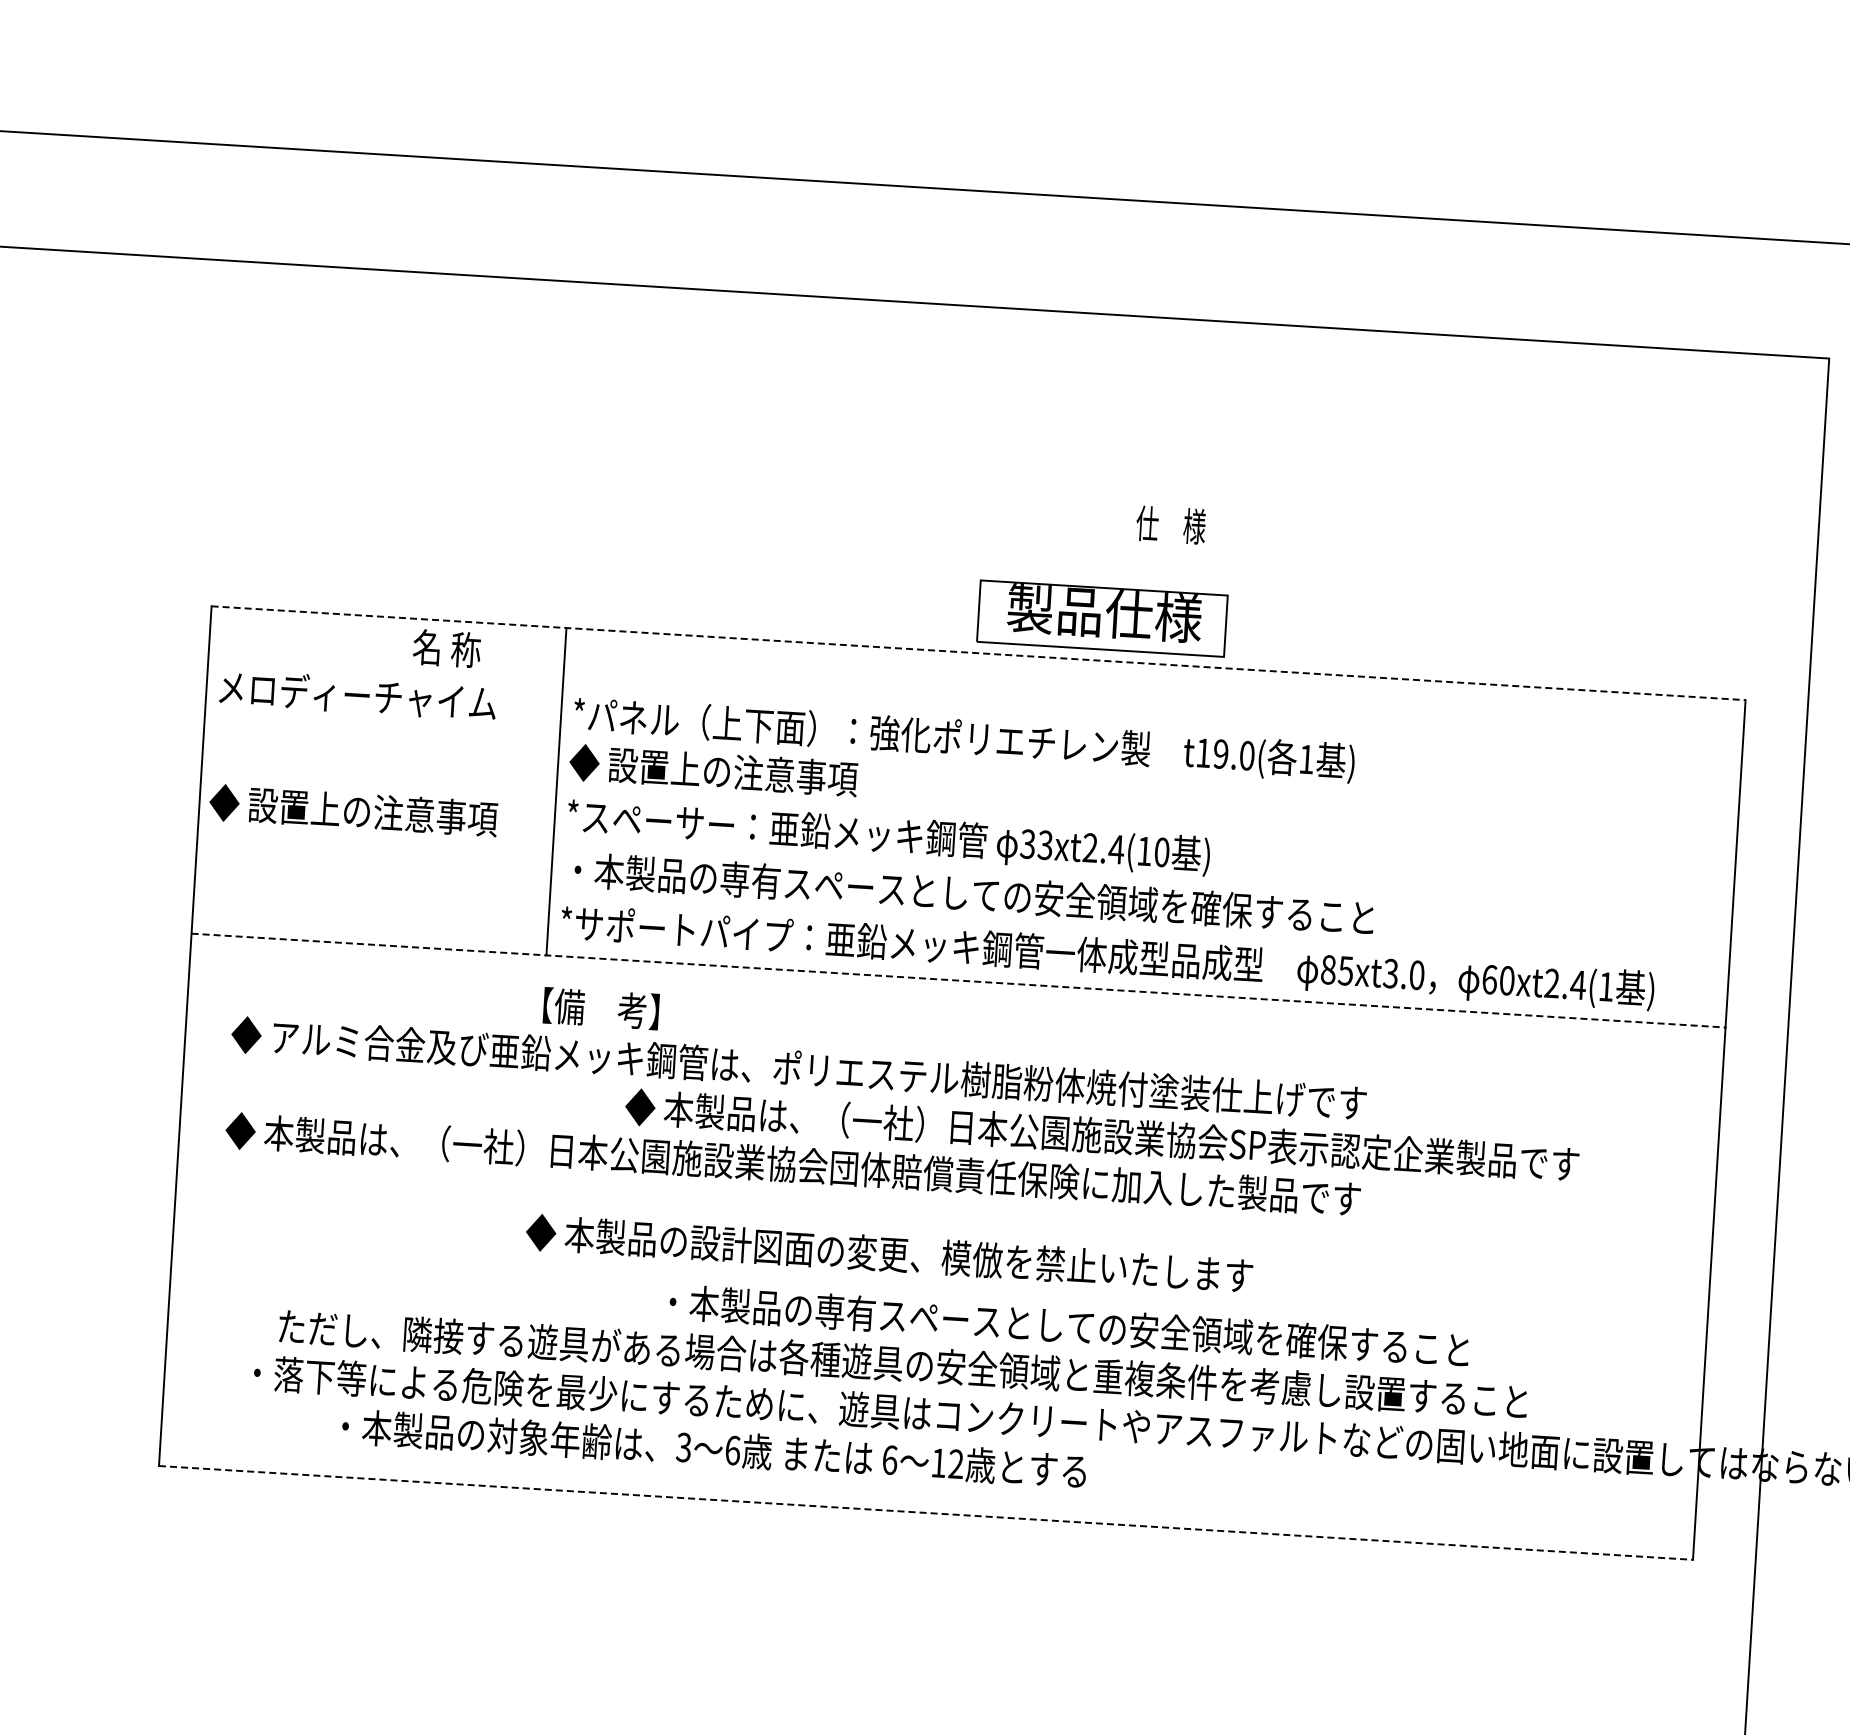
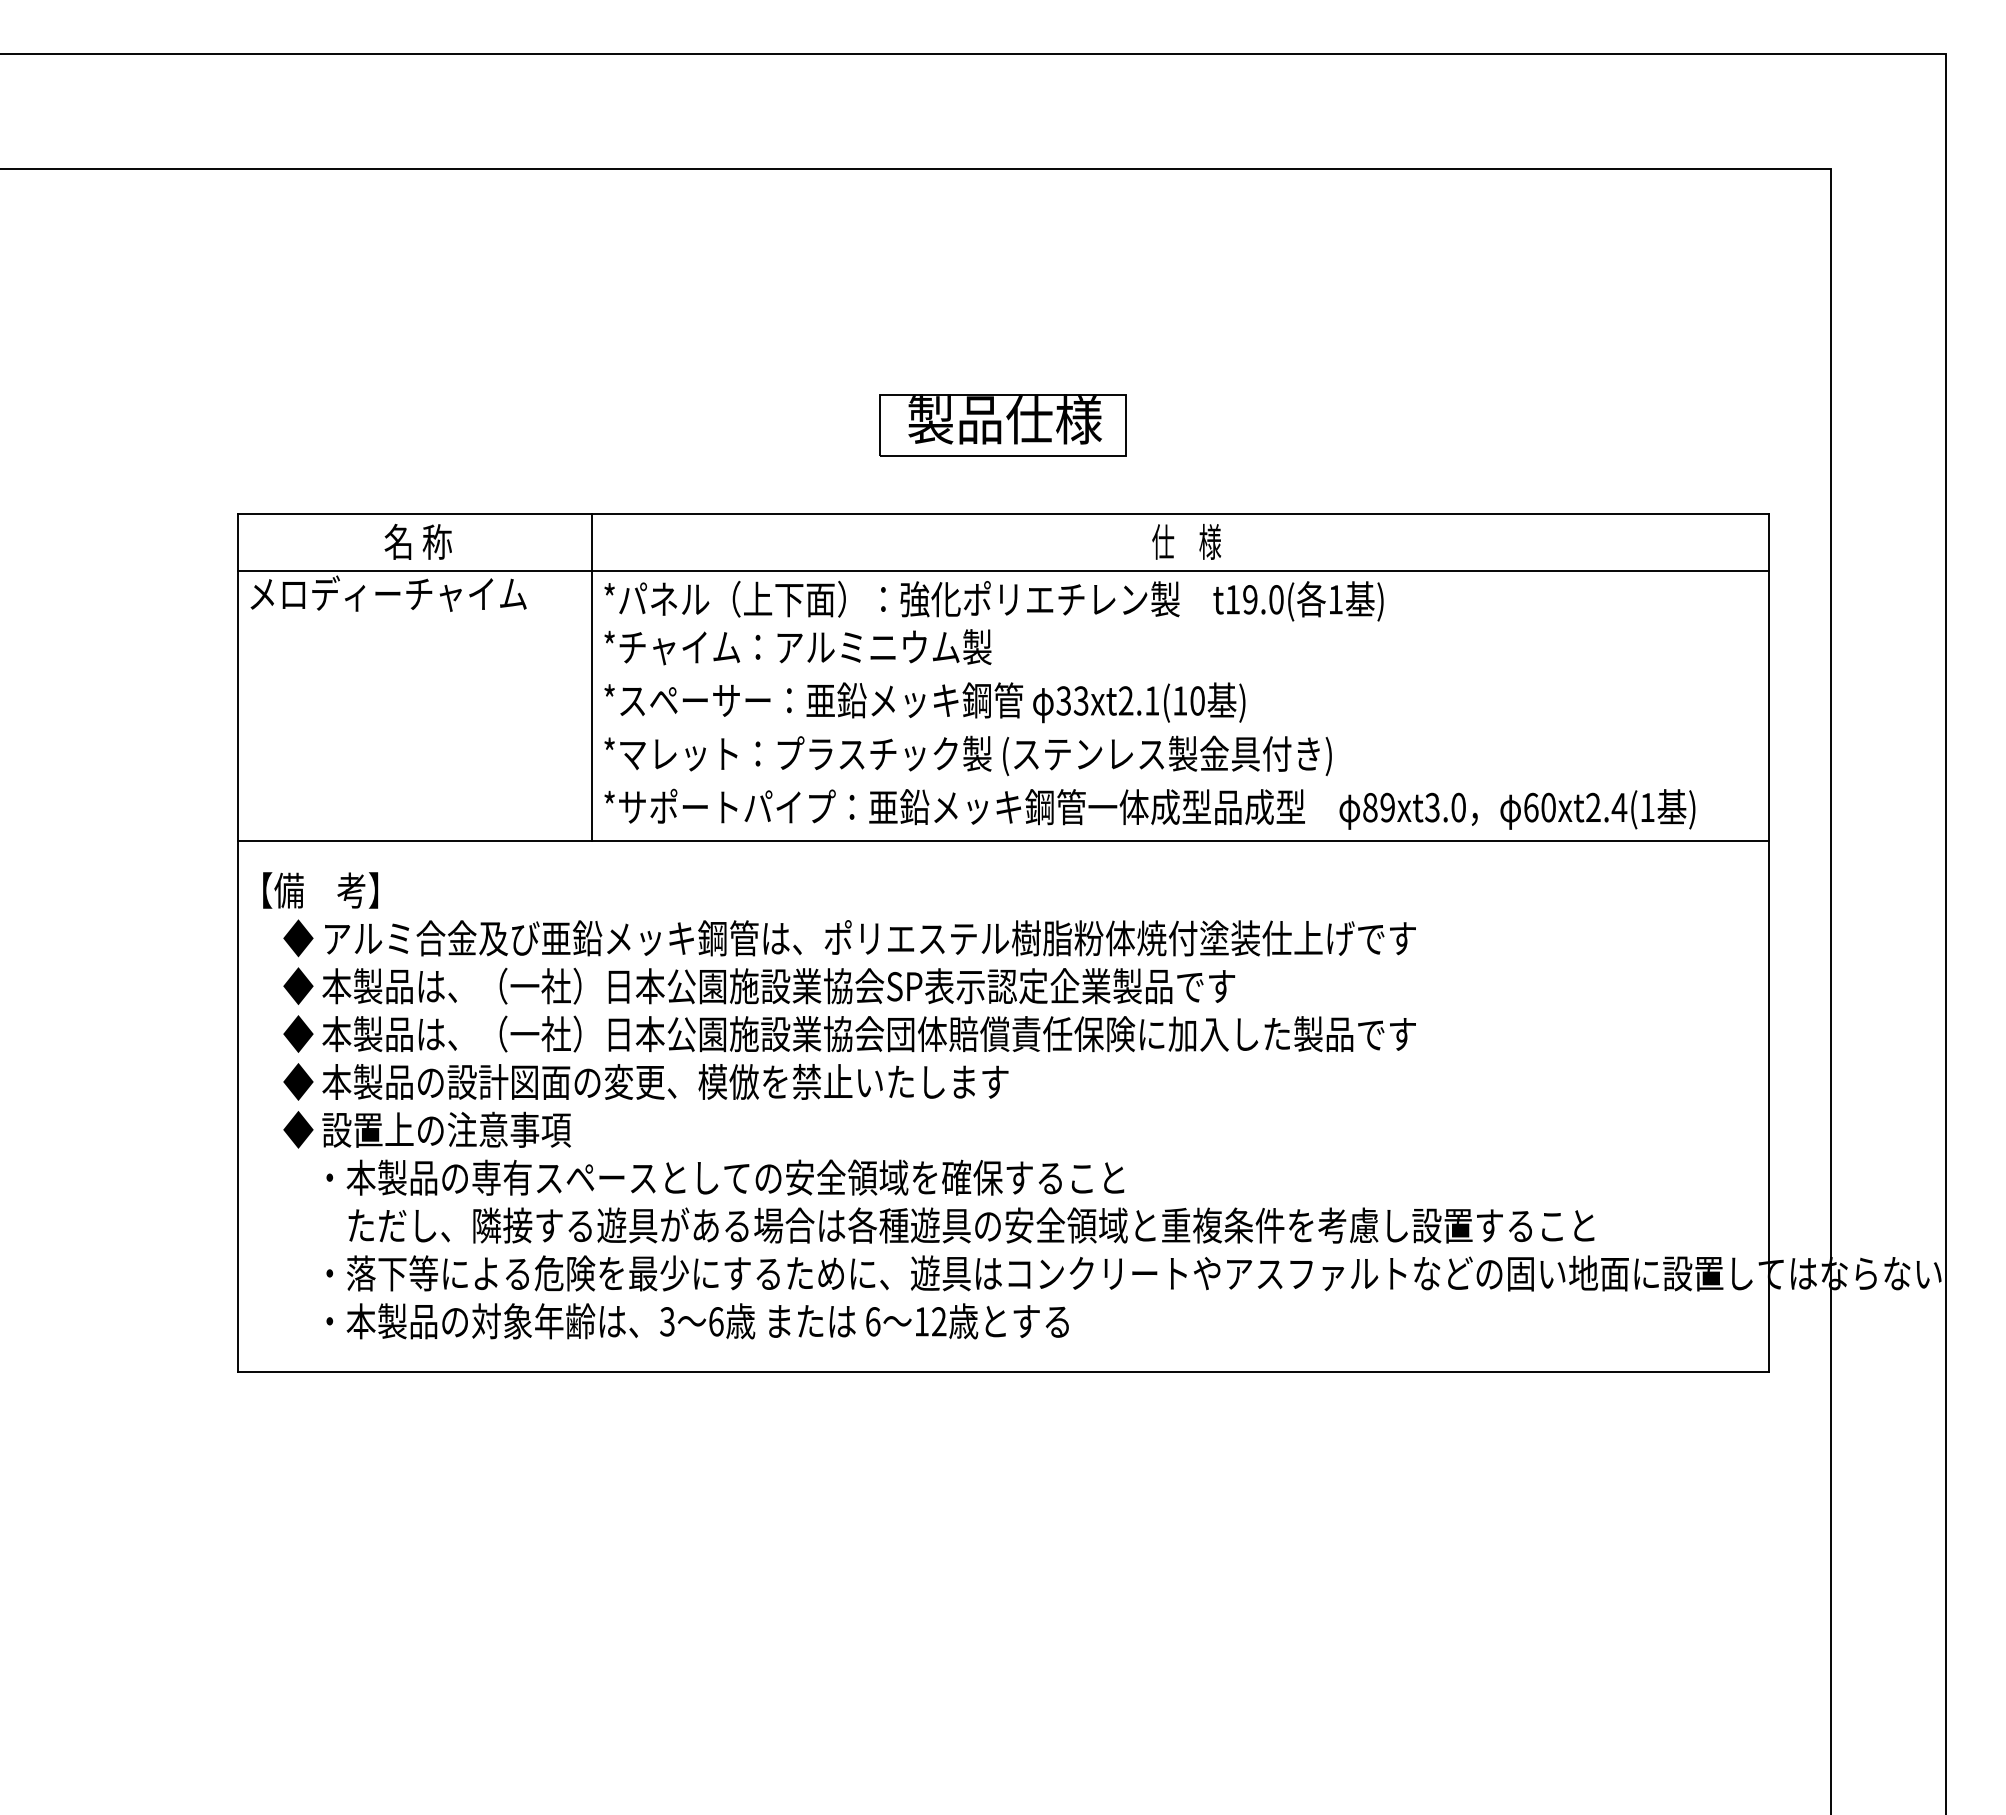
text: (1170, 524) -> (1186, 541), moved
part: (1101, 618) -> (1002, 425), moved
text: (446, 648) -> (417, 541), moved
line: (978, 653) -> (1003, 514), dashed -> solid
line: (974, 709) -> (1002, 570), added
text: (764, 773) -> (797, 646), ◆ 設置上の注意事項 -> *チャイム：アルミニウム製
text: (352, 810) -> (426, 1129), moved
text: (1115, 849) -> (1151, 700), 33xt2.4(10 -> 33xt2.1(10
text: (969, 895) -> (1008, 755), ・本製品の専有スペースとしての安全領域を確保すること -> *マレット：プラスチック製 (ステンレス製金具付き)
text: (1345, 970) -> (1387, 807), 85xt3.0 -> 89xt3.0
line: (958, 980) -> (1003, 840), dashed -> solid
text: (601, 1008) -> (320, 890), moved
text: (1102, 1134) -> (759, 985), moved
text: (888, 1253) -> (645, 1081), moved
text: (1069, 1326) -> (725, 1177), moved
text: (714, 1449) -> (697, 1321), moved
line: (926, 1513) -> (1003, 1372), dashed -> solid

